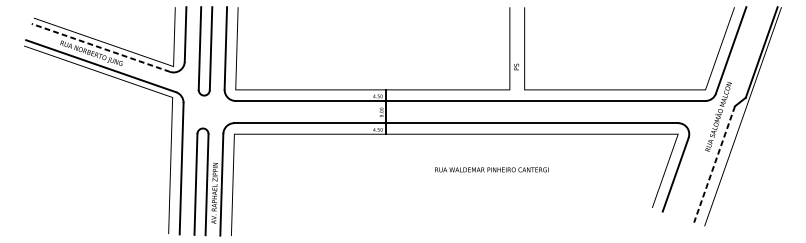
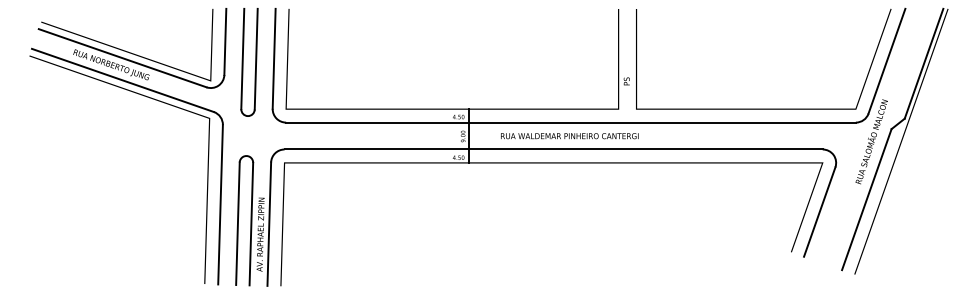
line: (100, 48) -> (122, 58), dashed -> solid
line: (714, 164) -> (866, 199), dashed -> solid
text: (491, 170) -> (569, 136), moved

